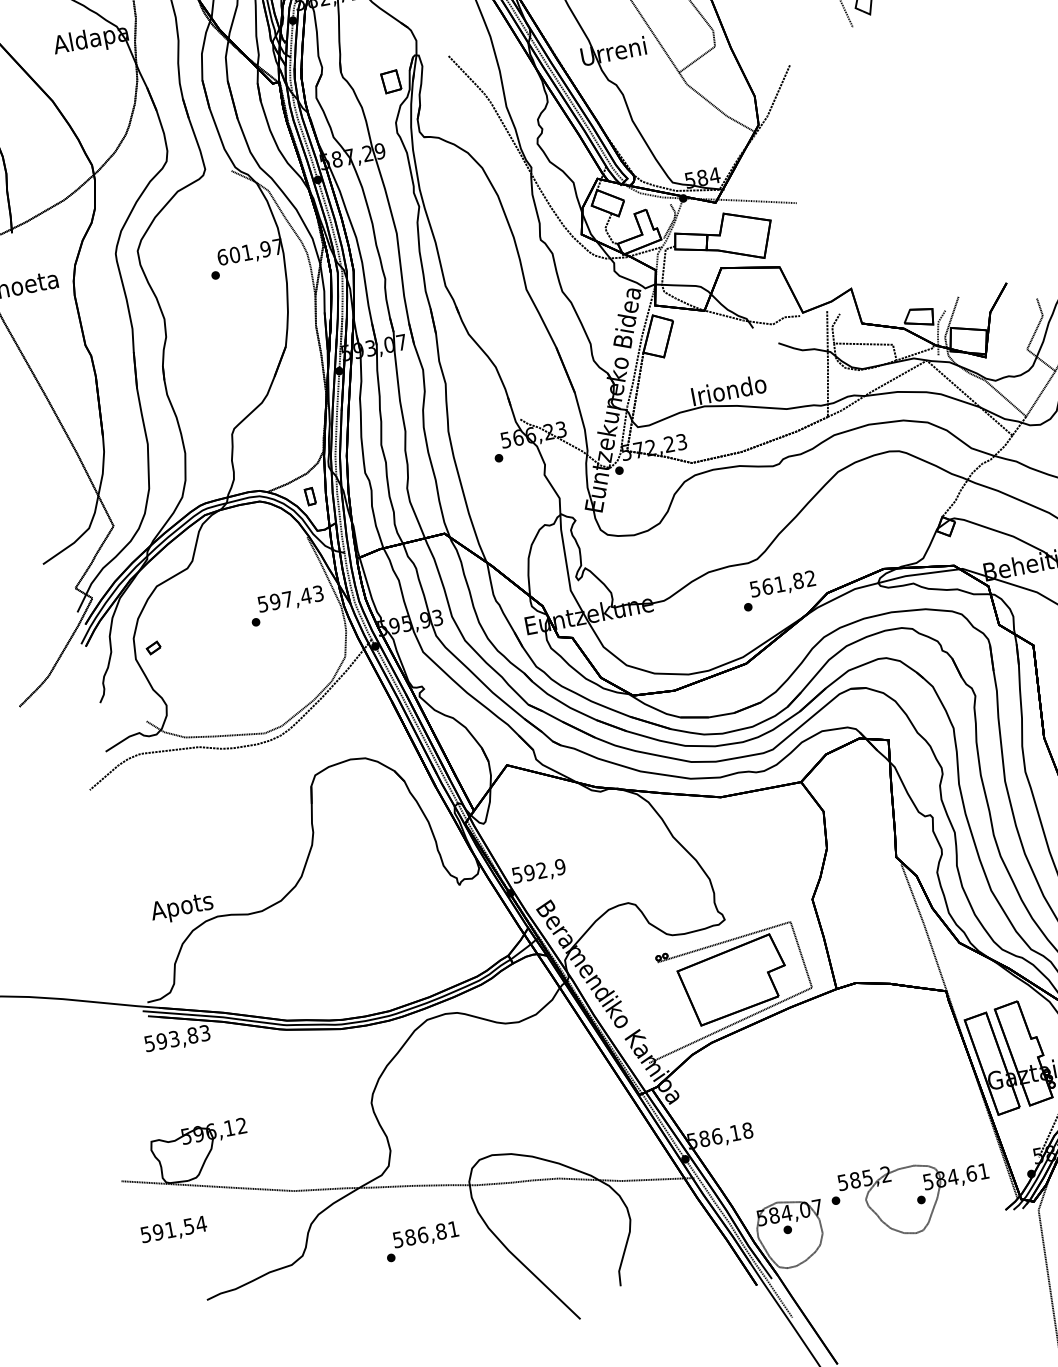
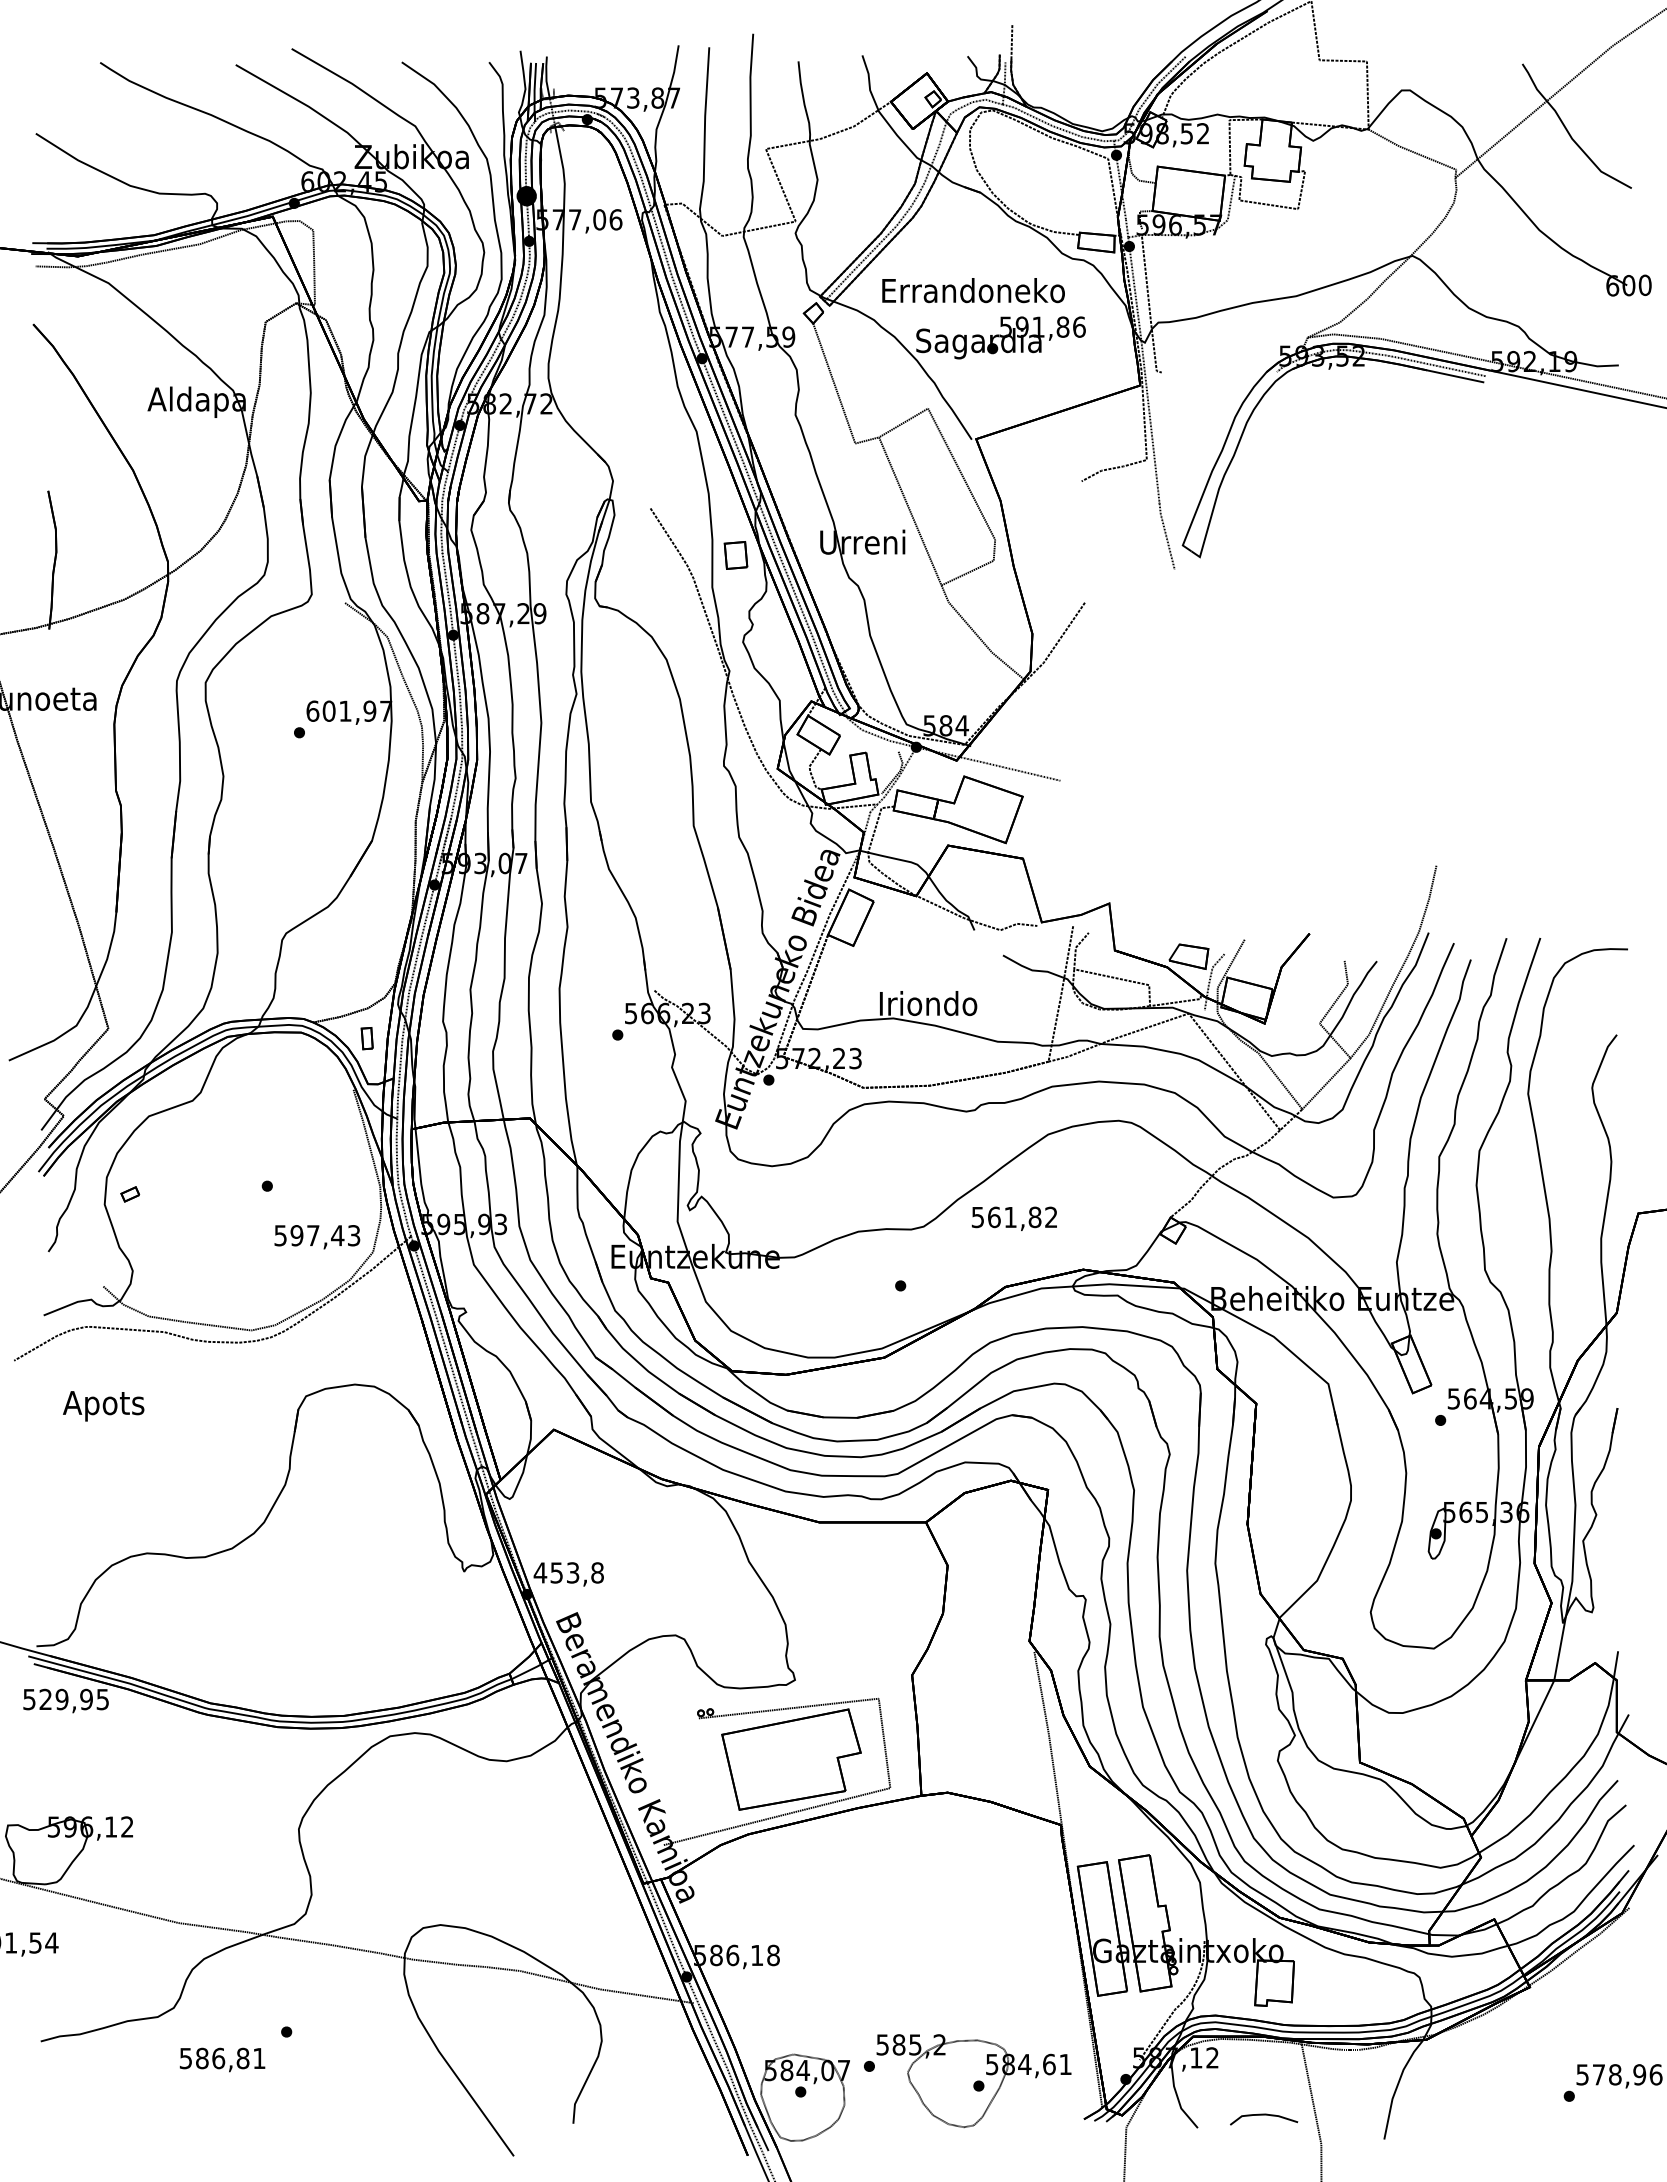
part: (390, 81) -> (735, 555), moved
text: (782, 584) -> (1013, 1218), moved
text: (291, 600) -> (317, 1237), moved
text: (538, 870) -> (568, 1572), 592,9 -> 453,8
text: (182, 908) -> (103, 1406), moved
text: (182, 1037) -> (73, 1699), 593,83 -> 529,95
text: (425, 1235) -> (222, 2059), moved

